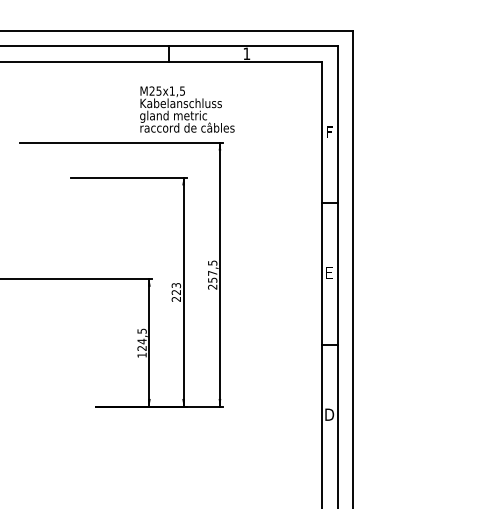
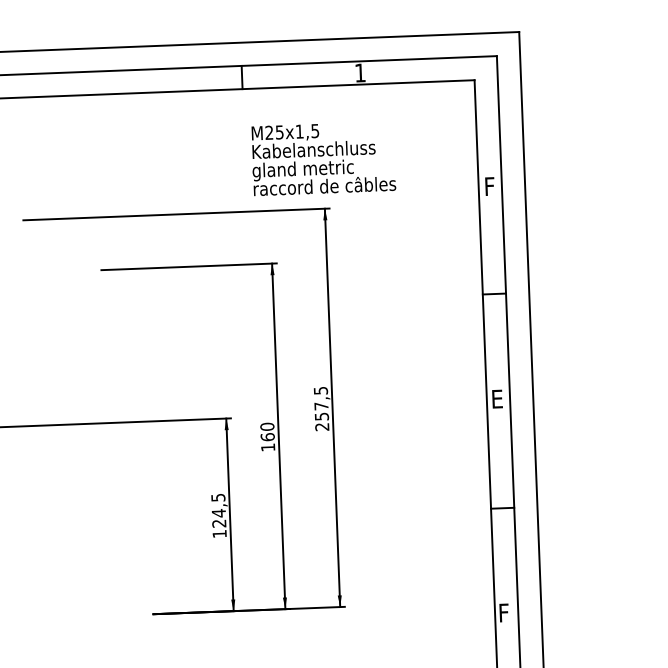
text: (187, 109) -> (323, 158), moved
text: (176, 291) -> (267, 435), 223 -> 160
text: (329, 414) -> (505, 612), D -> F

